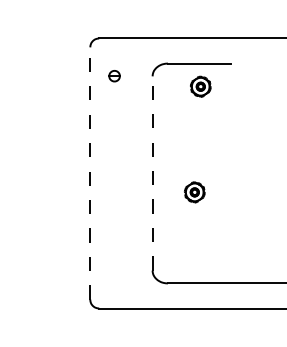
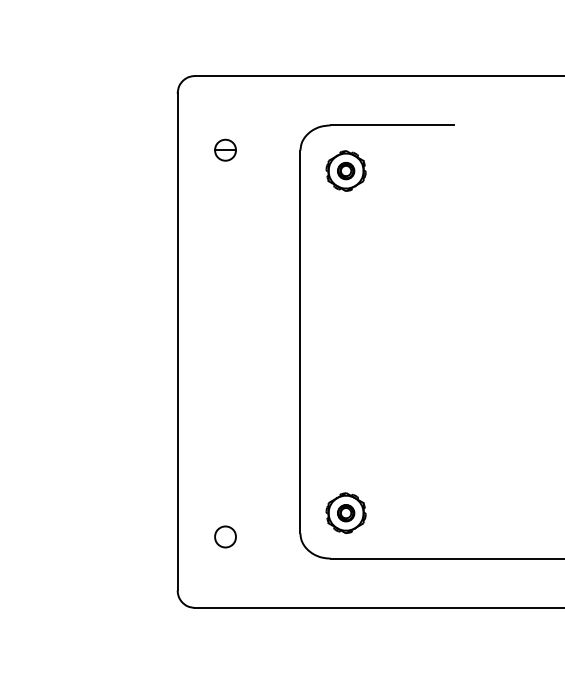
part: (200, 86) -> (345, 170), moved
line: (90, 172) -> (178, 340), dashed -> solid
line: (152, 173) -> (300, 342), dashed -> solid
part: (194, 192) -> (345, 513), moved
part: (114, 272) -> (225, 537), added

